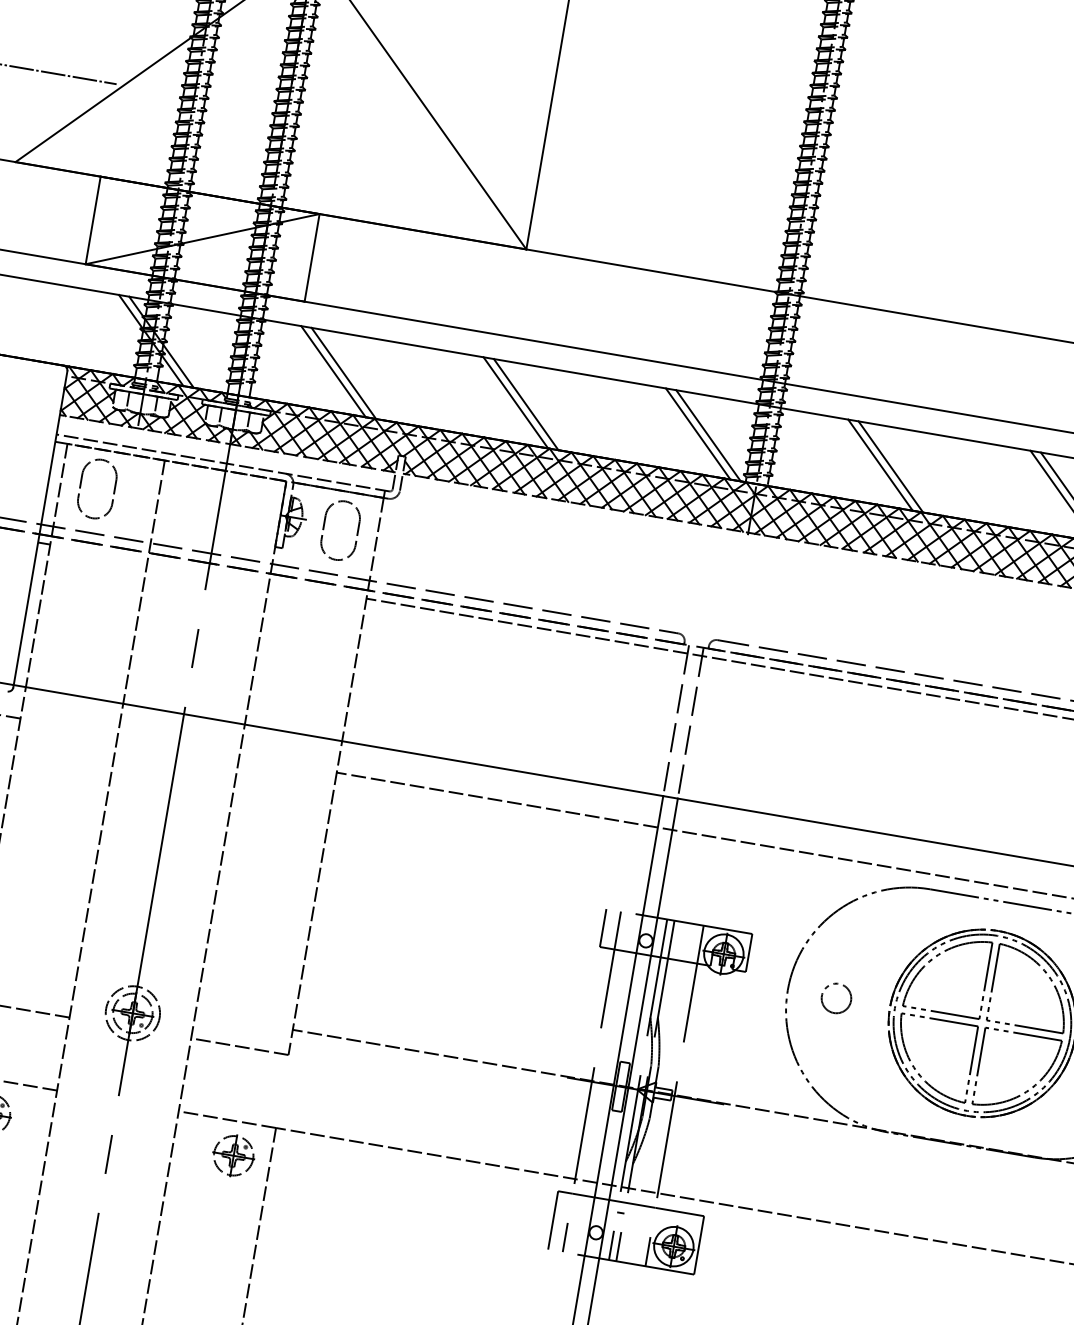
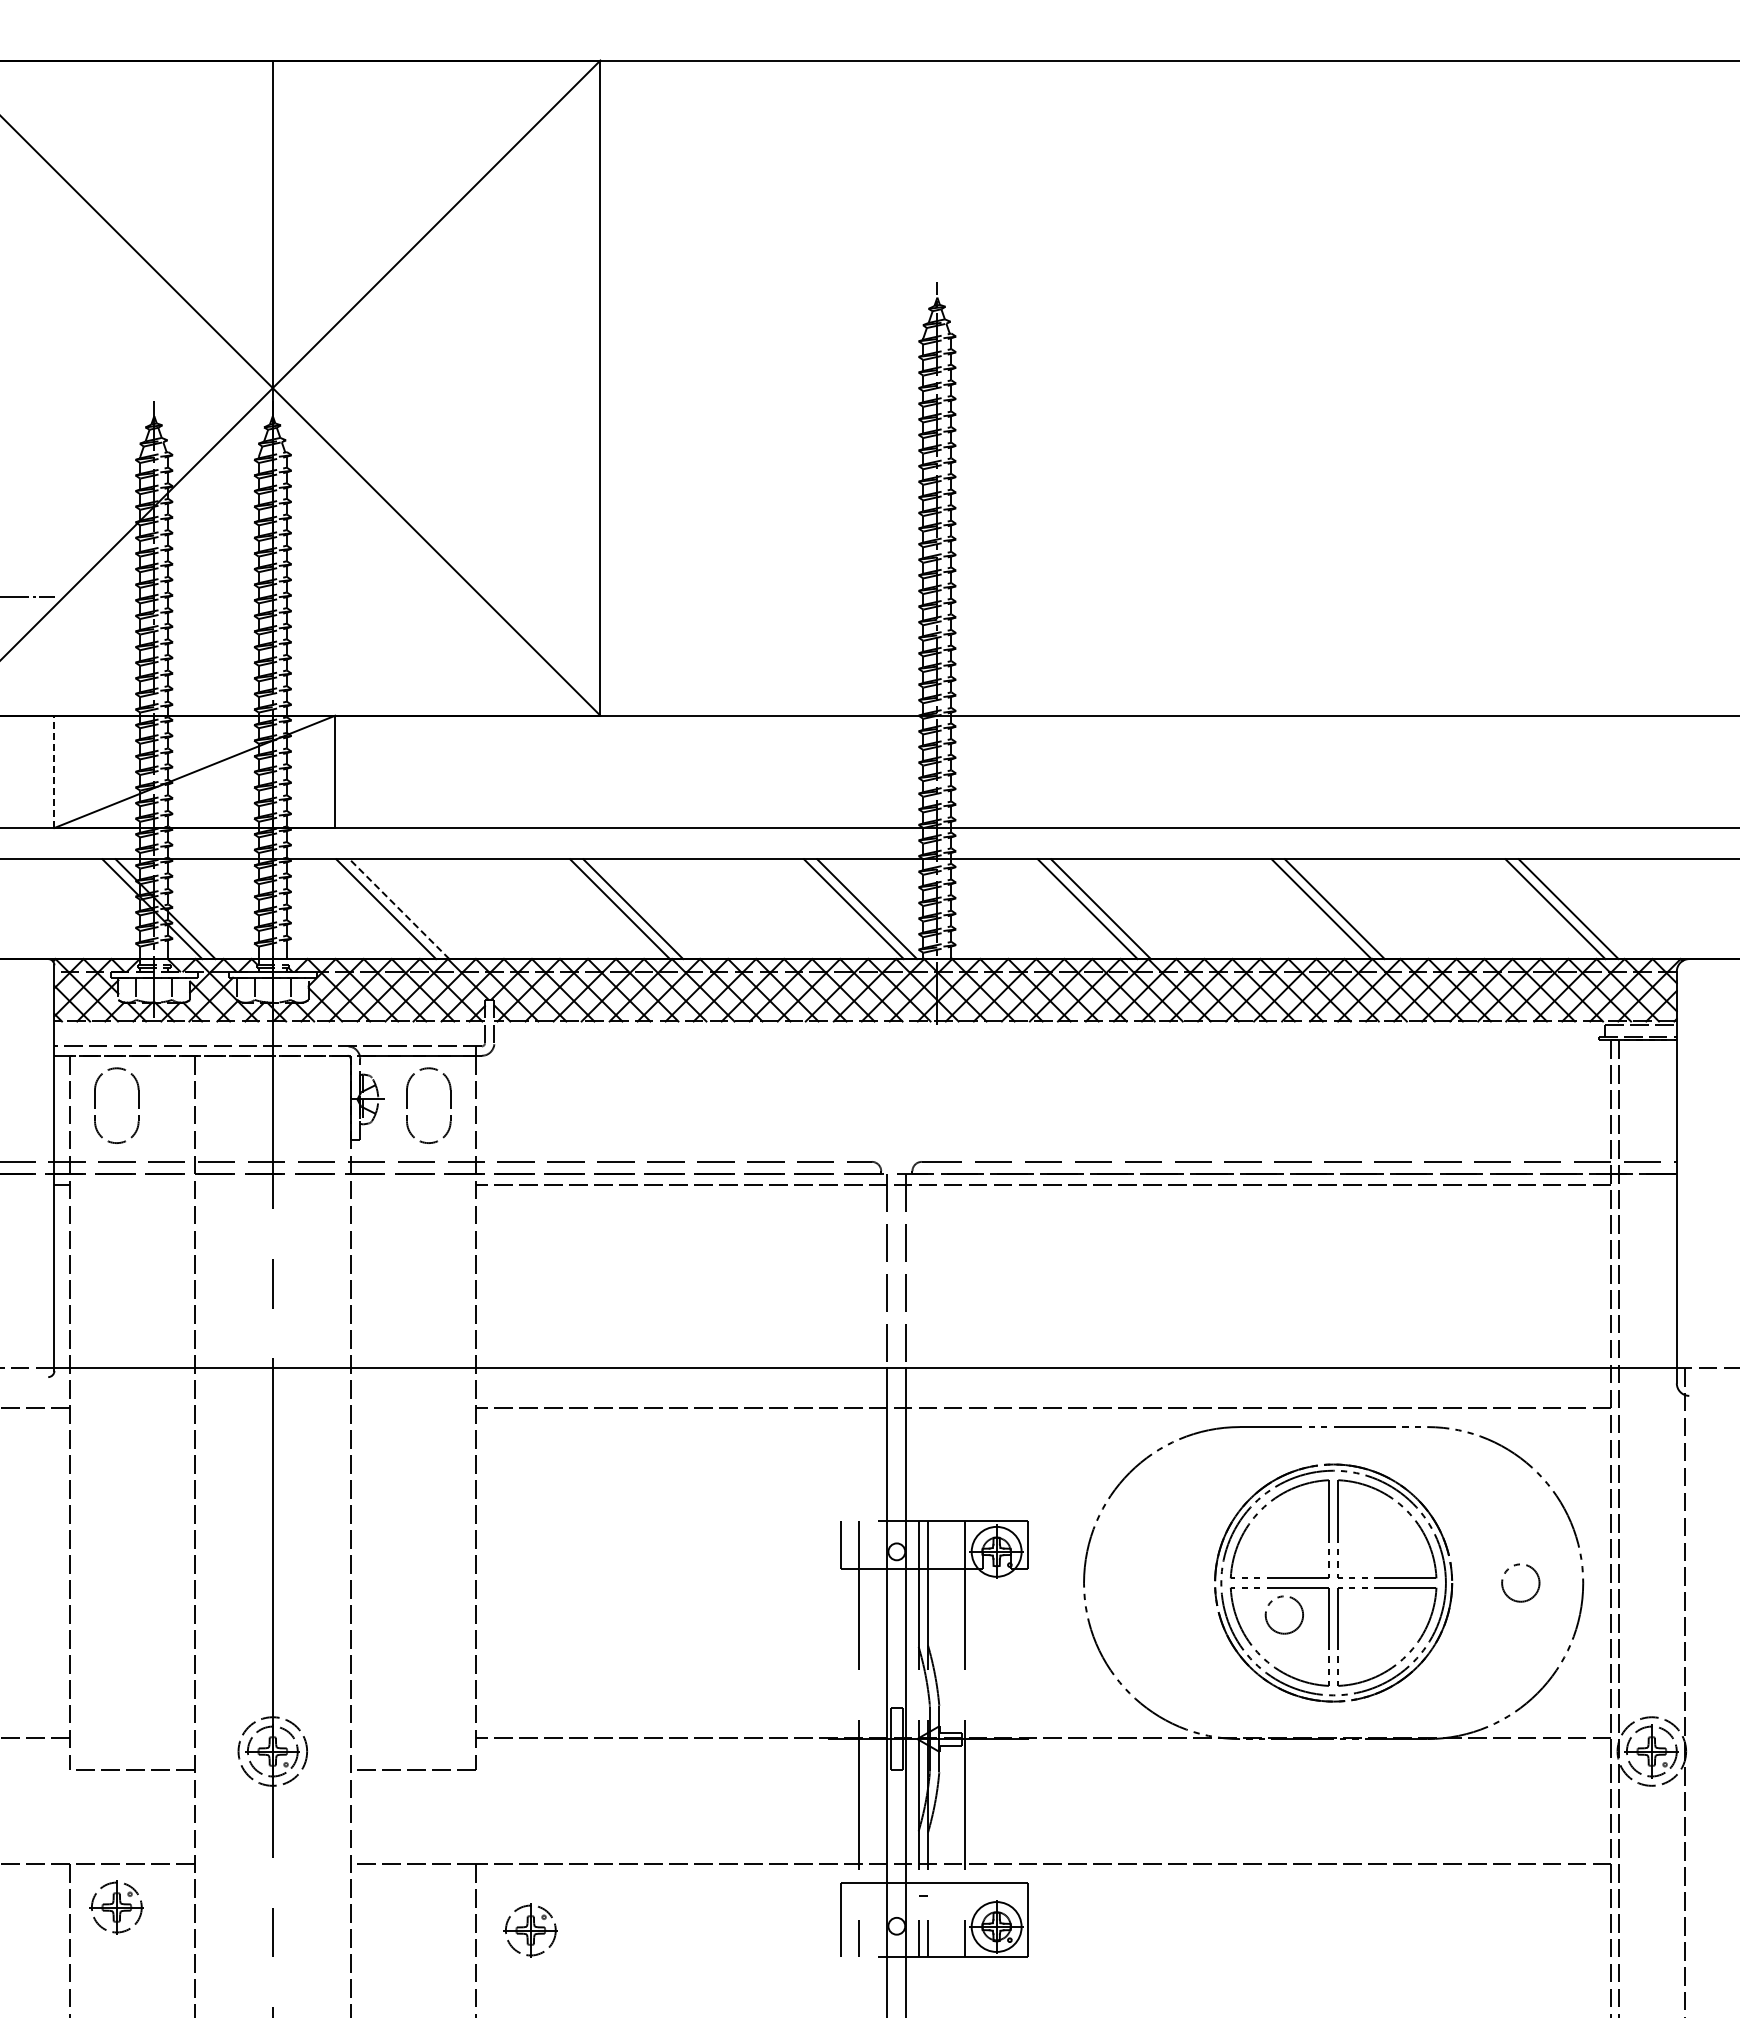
line: (93, 220) -> (54, 771), solid -> dashed
line: (343, 373) -> (399, 909), solid -> dashed
circle: (835, 997) -> (1283, 1614), moved
part: (233, 1155) -> (530, 1930), moved

